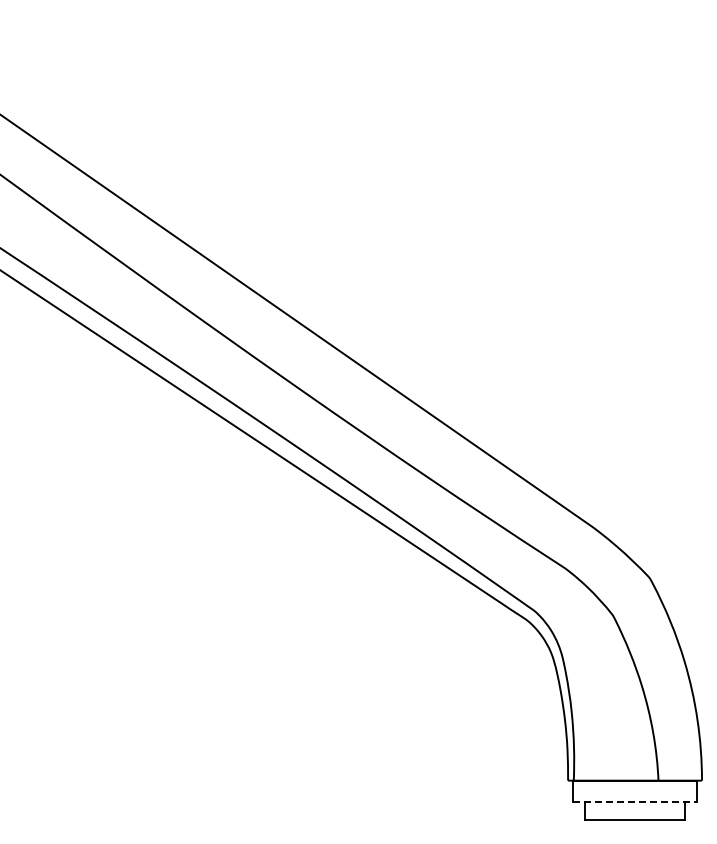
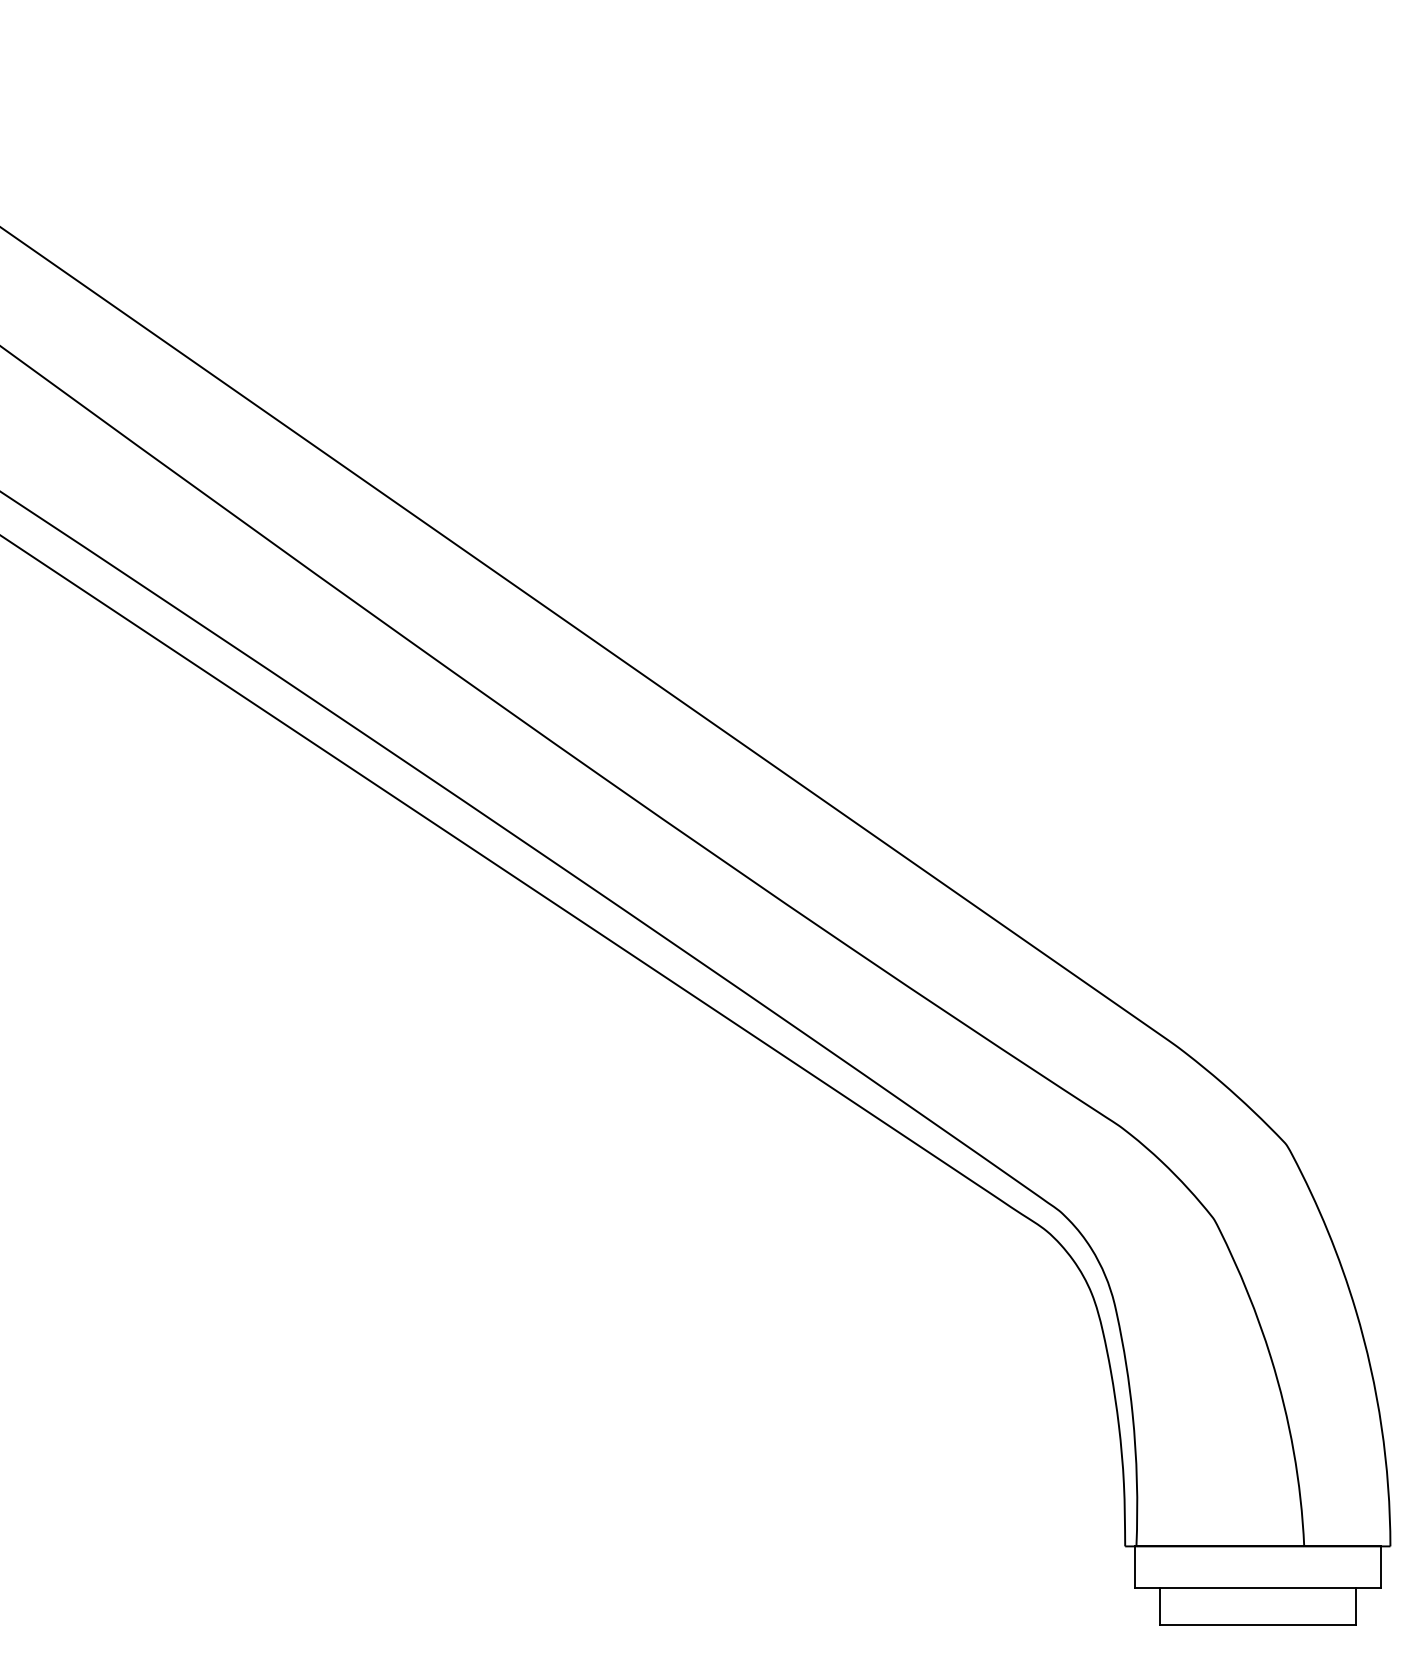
line: (635, 801) -> (1258, 1587), dashed -> solid

